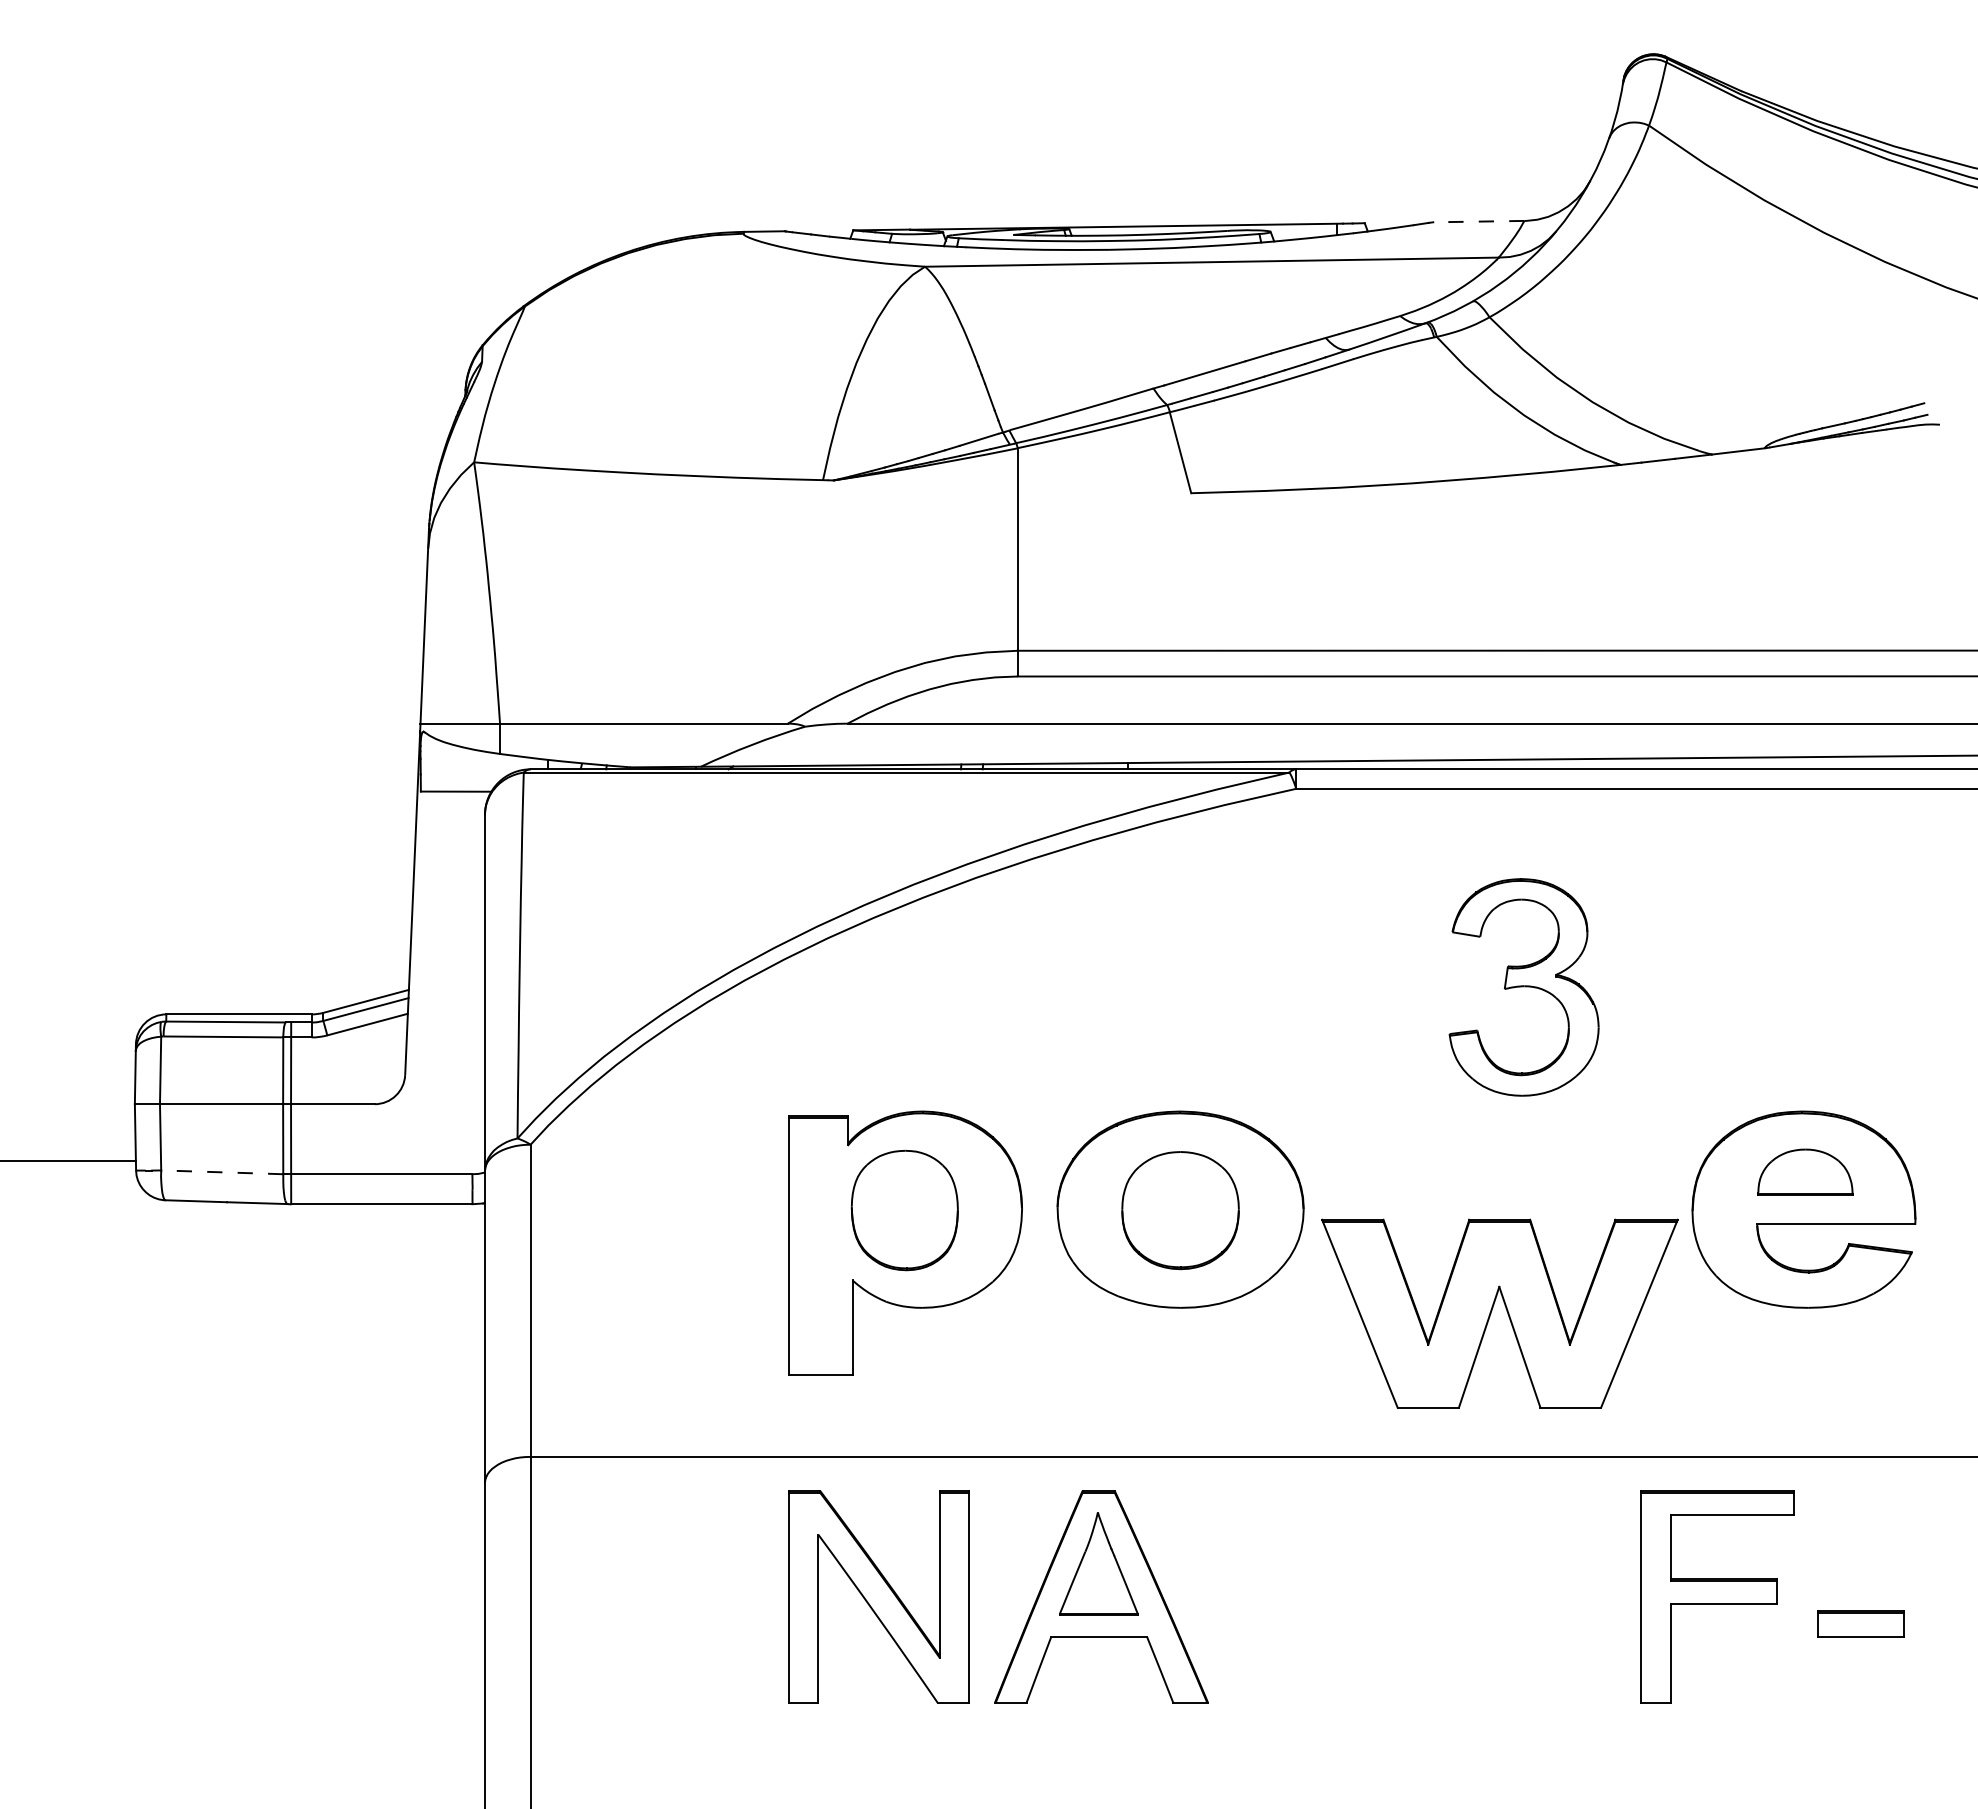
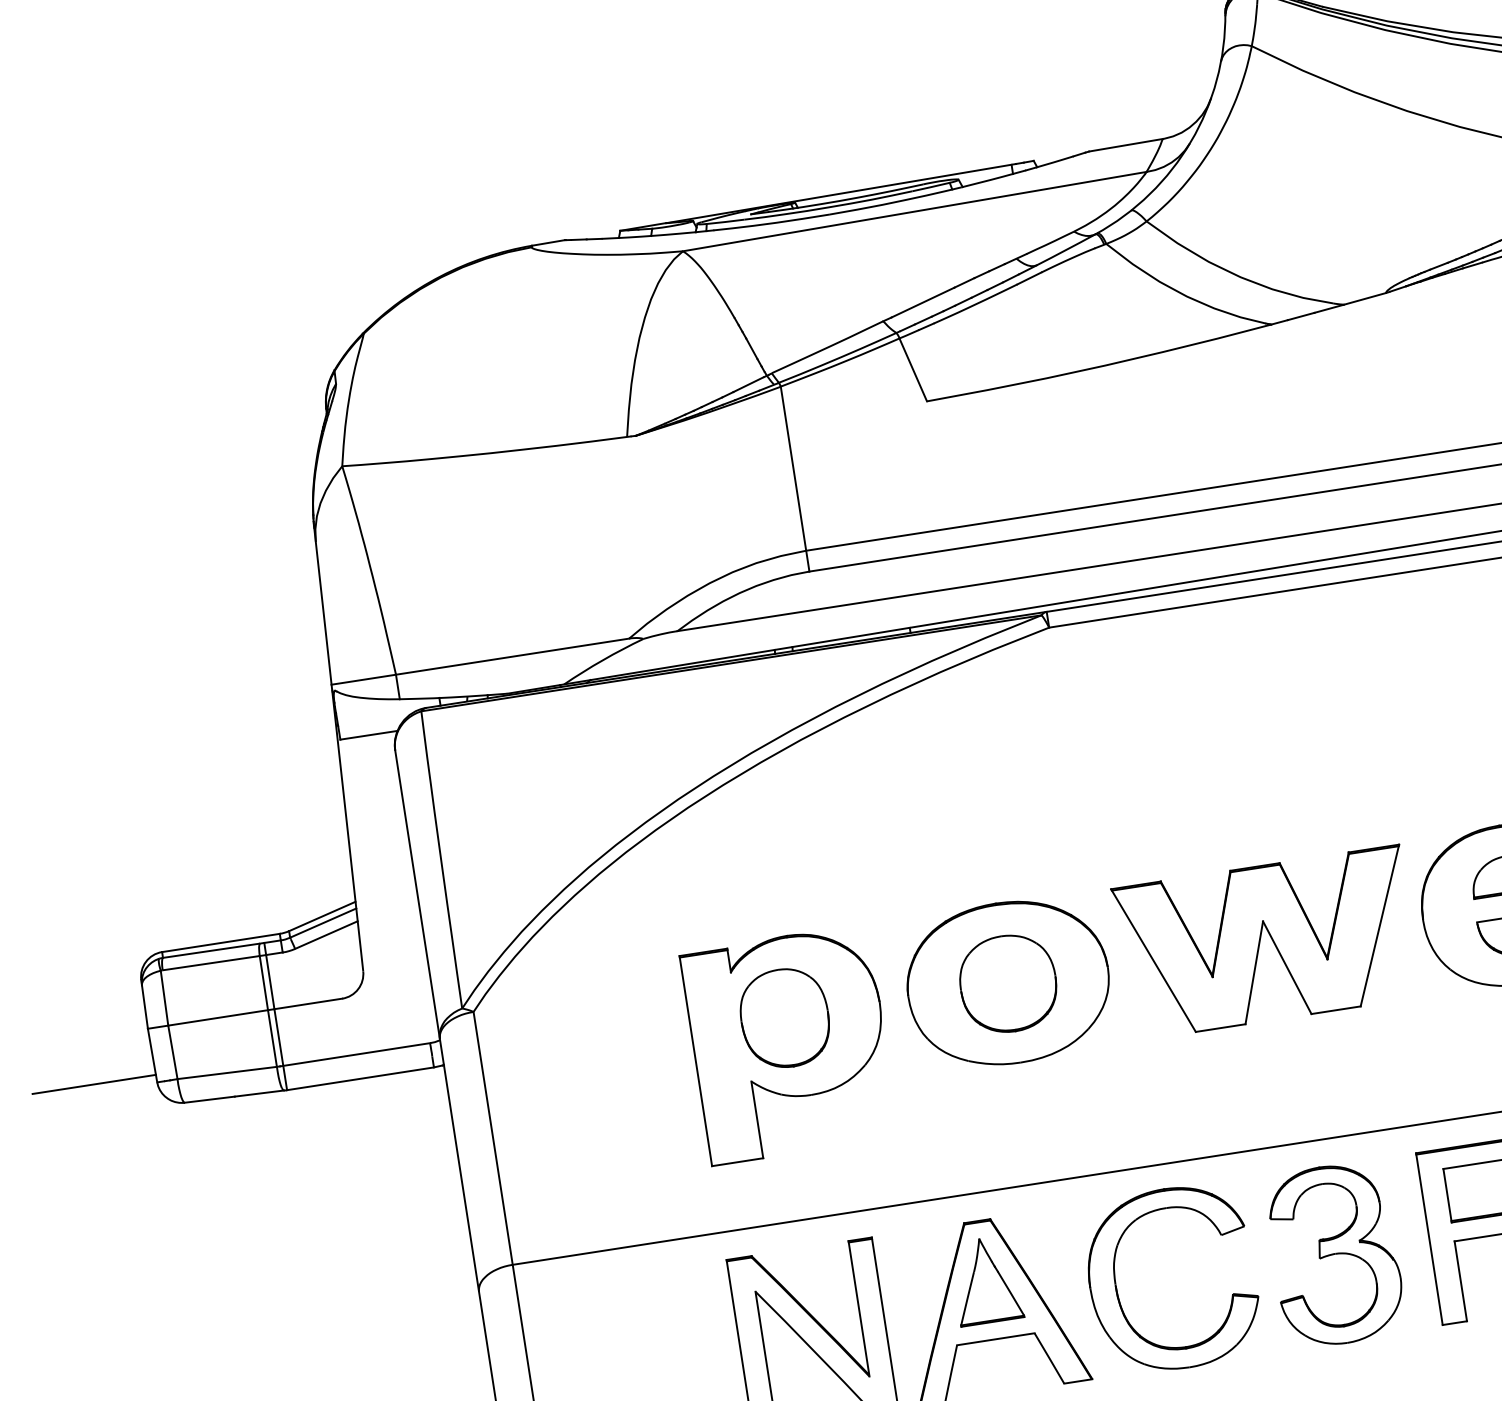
line: (1478, 221) -> (1125, 145), dashed -> solid
part: (1523, 987) -> (1334, 1255), moved
line: (221, 1172) -> (226, 1073), dashed -> solid
part: (1492, 1311) -> (1260, 942), moved
part: (1255, 1606) -> (1118, 1295), added

